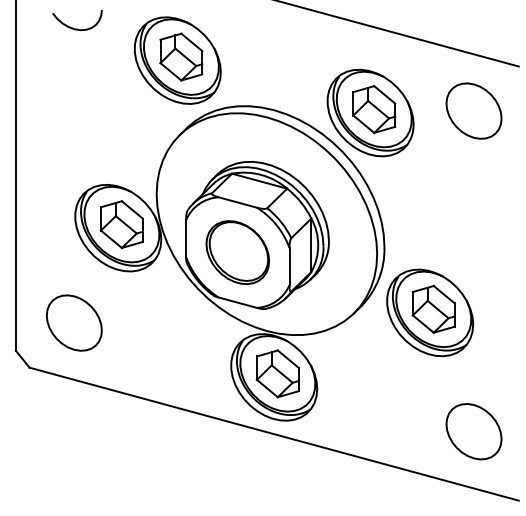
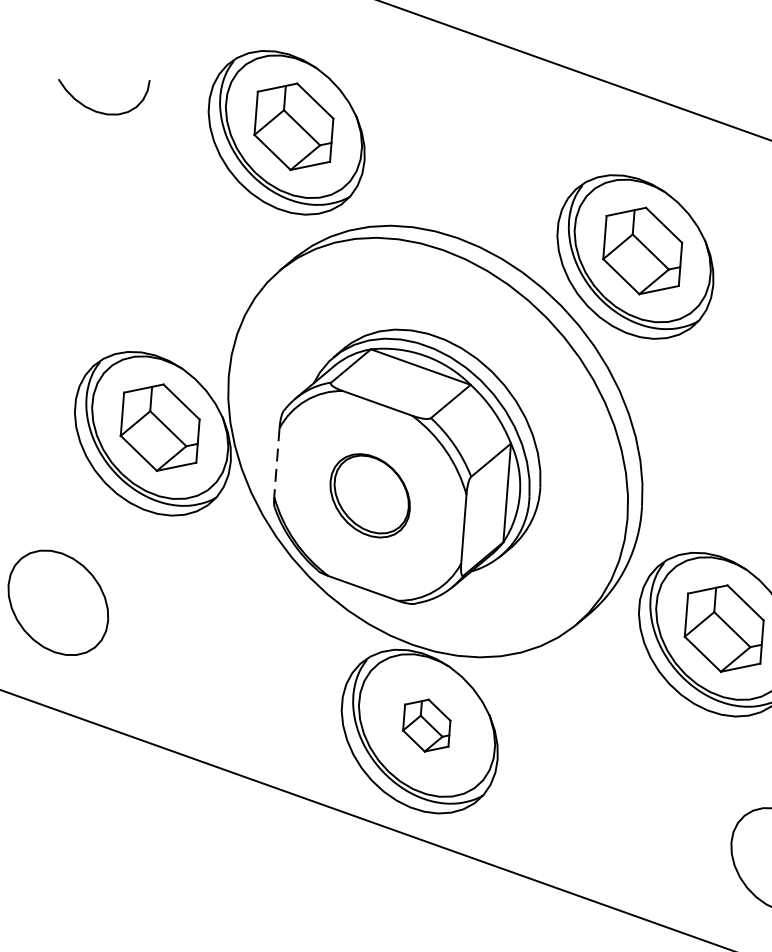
curve: (77, 28) -> (102, 110), moved
line: (186, 238) -> (277, 462), solid -> dashed
part: (237, 252) -> (369, 495), size x0.7
part: (277, 373) -> (426, 724), size x0.6

